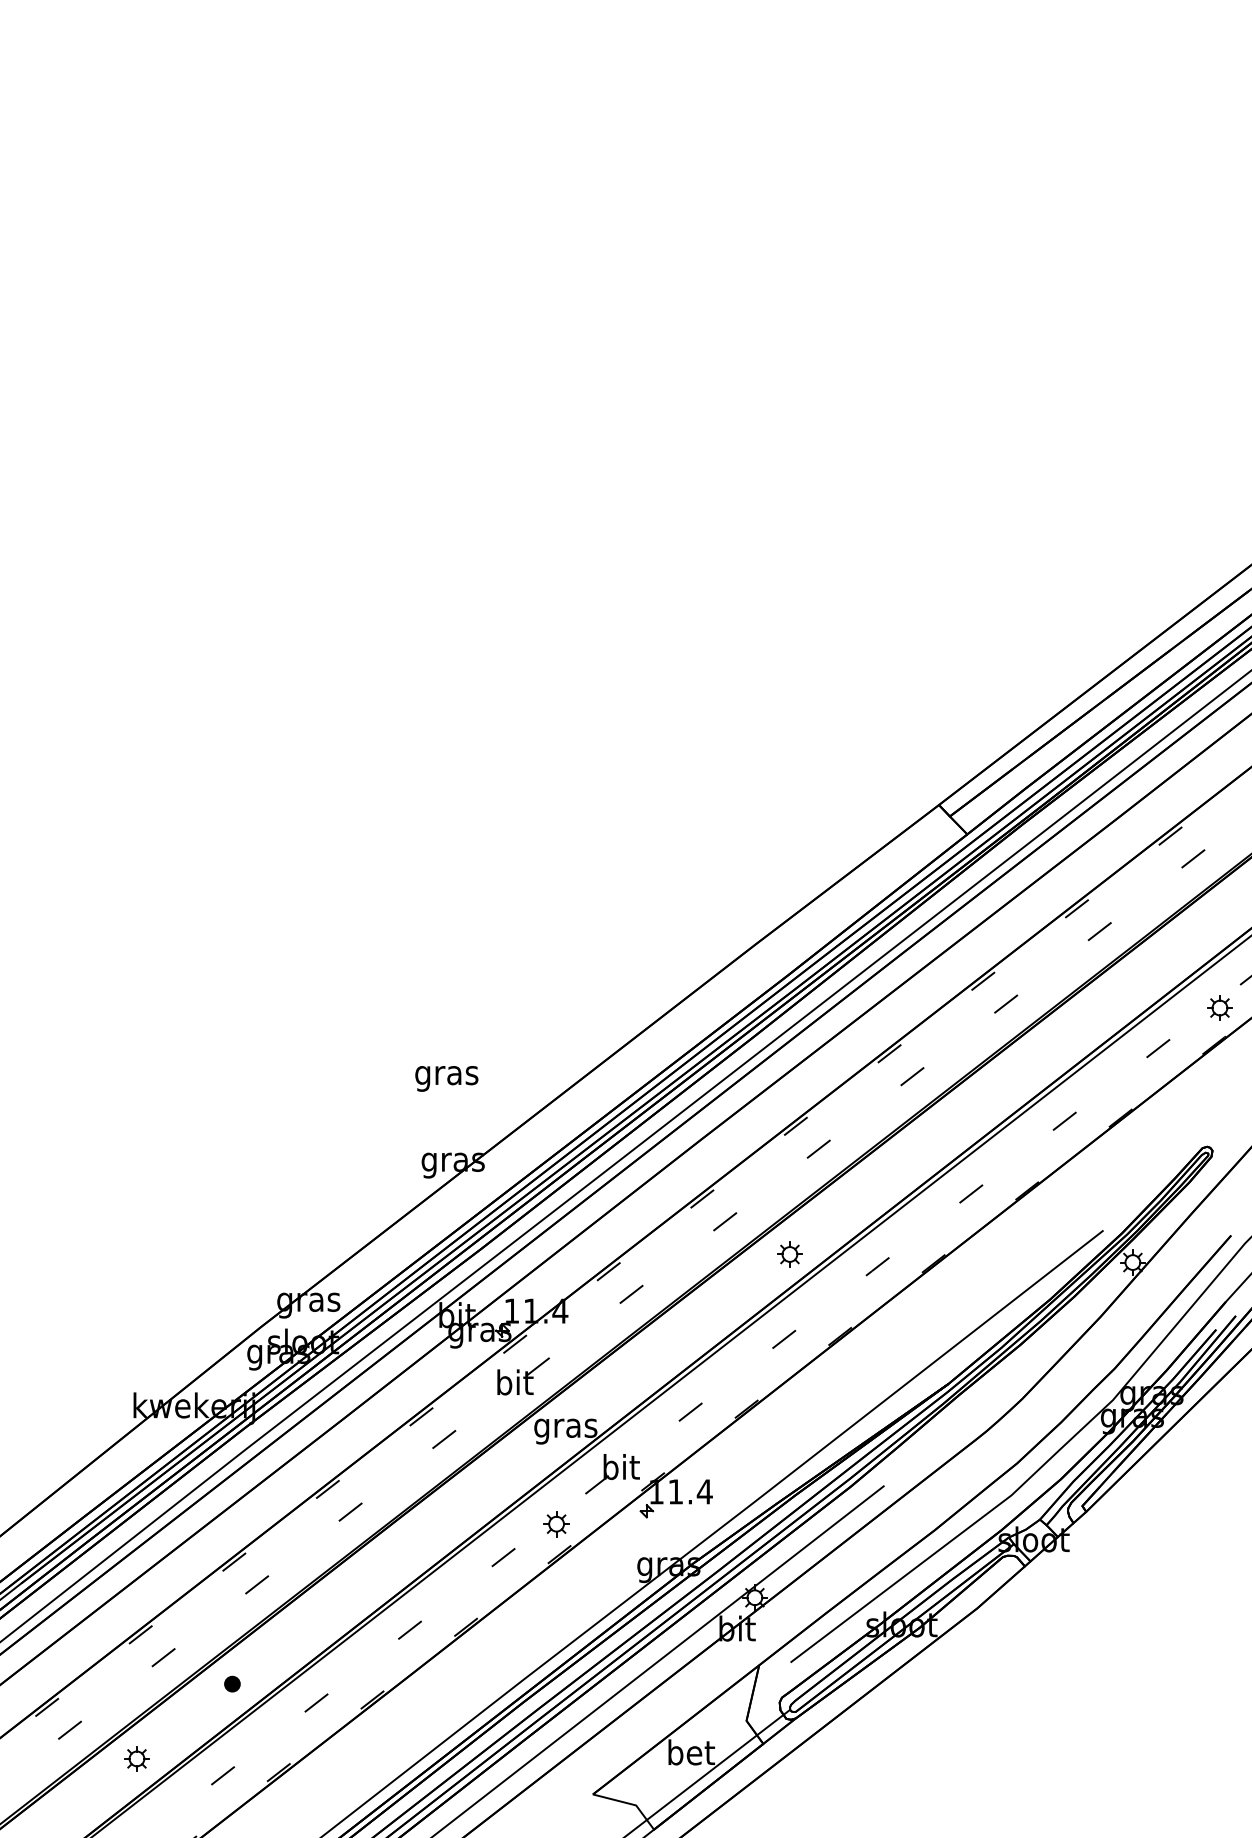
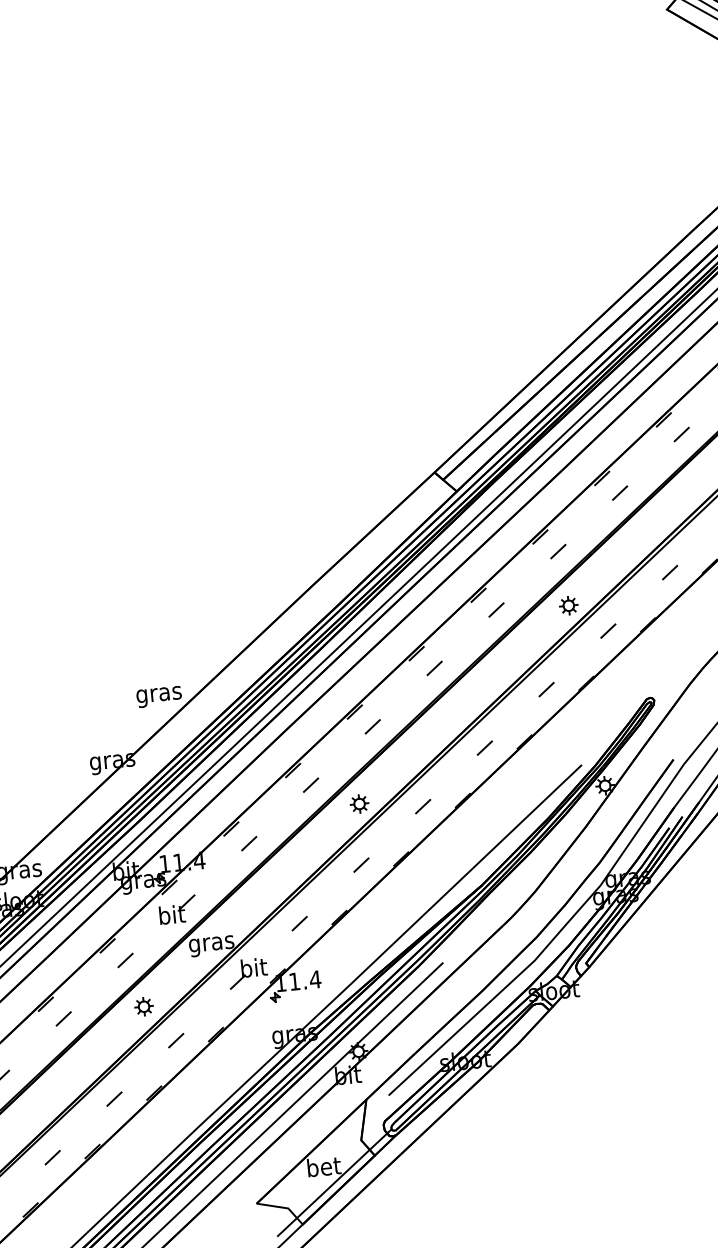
part: (1219, 1007) -> (568, 605), moved
text: (446, 1078) -> (159, 696), moved
part: (556, 1524) -> (144, 1006), moved

